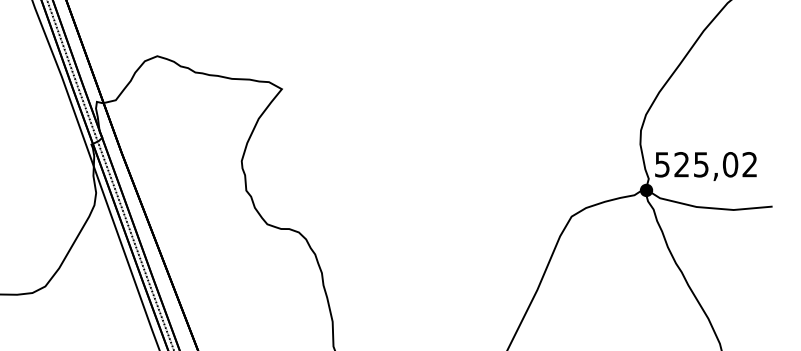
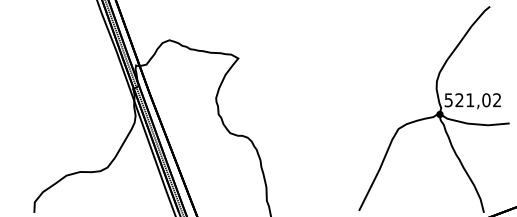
text: (701, 165) -> (470, 100), 525,02 -> 521,02

